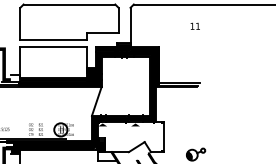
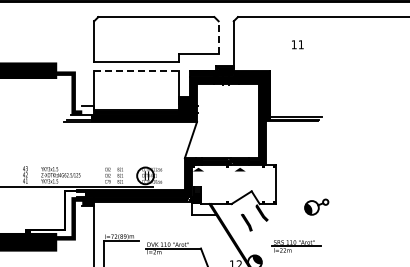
line: (118, 20) -> (218, 37), solid -> dashed
text: (195, 26) -> (297, 44), moved
line: (54, 47) -> (137, 71), solid -> dashed

